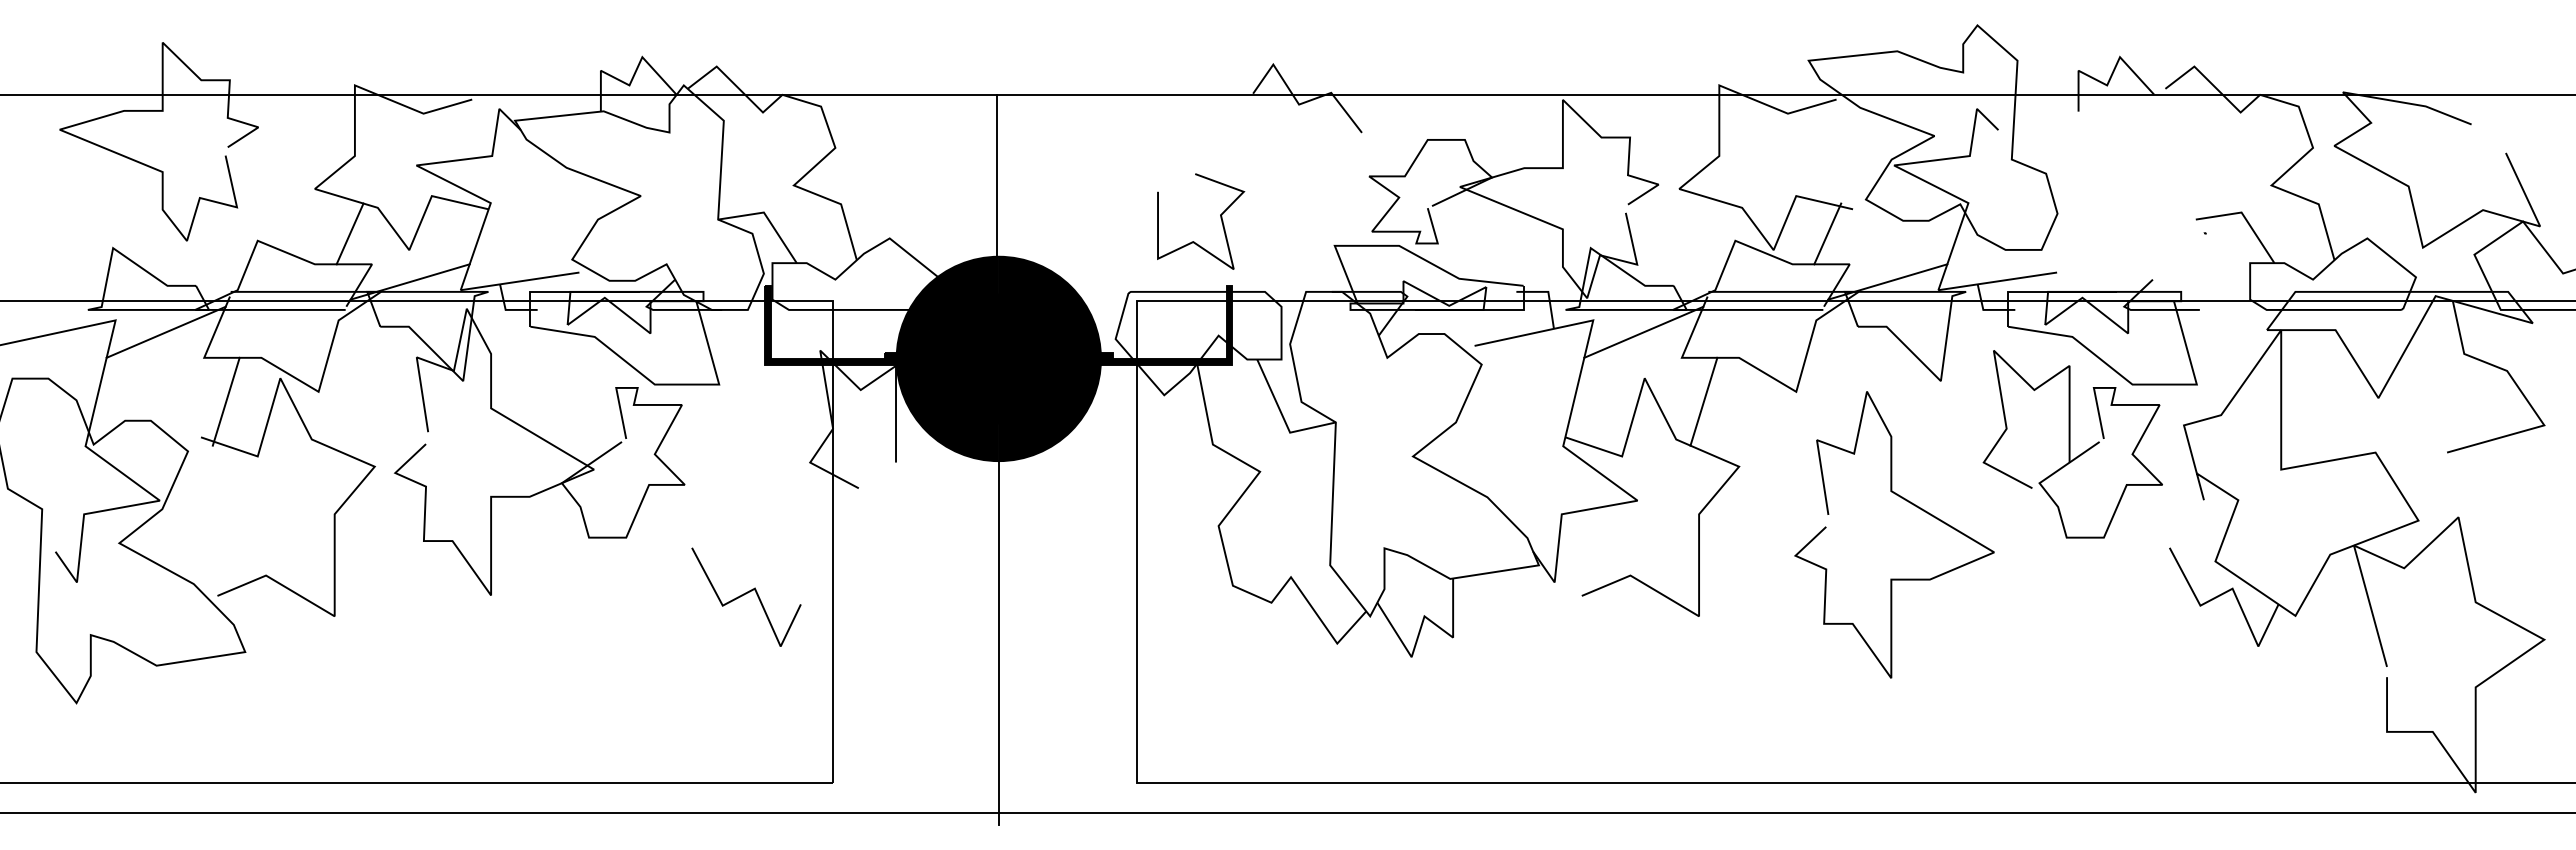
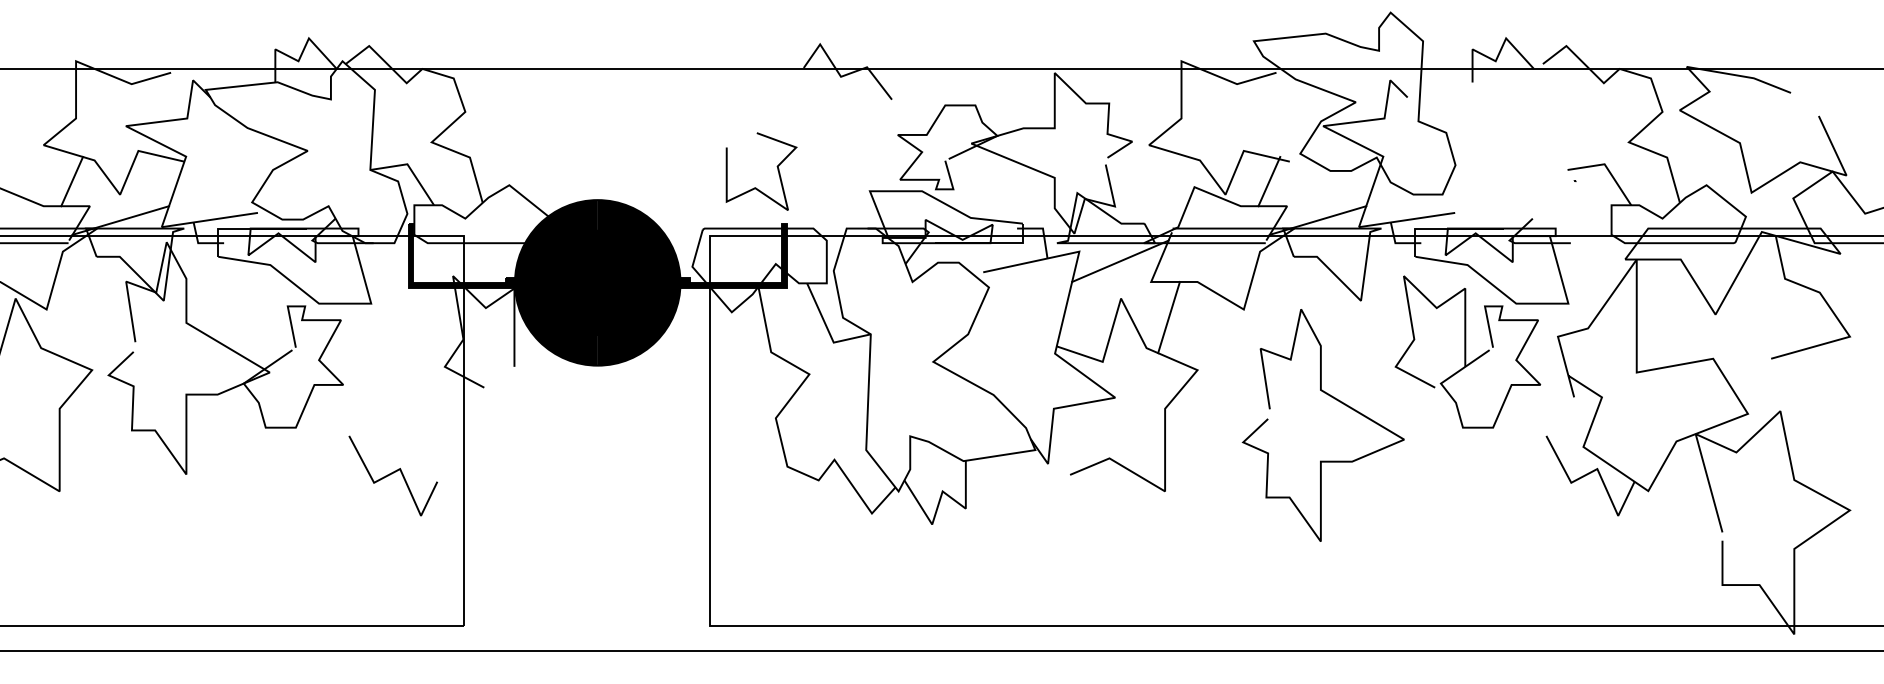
line: (997, 175) -> (596, 134), removed
line: (998, 642) -> (597, 512), removed

